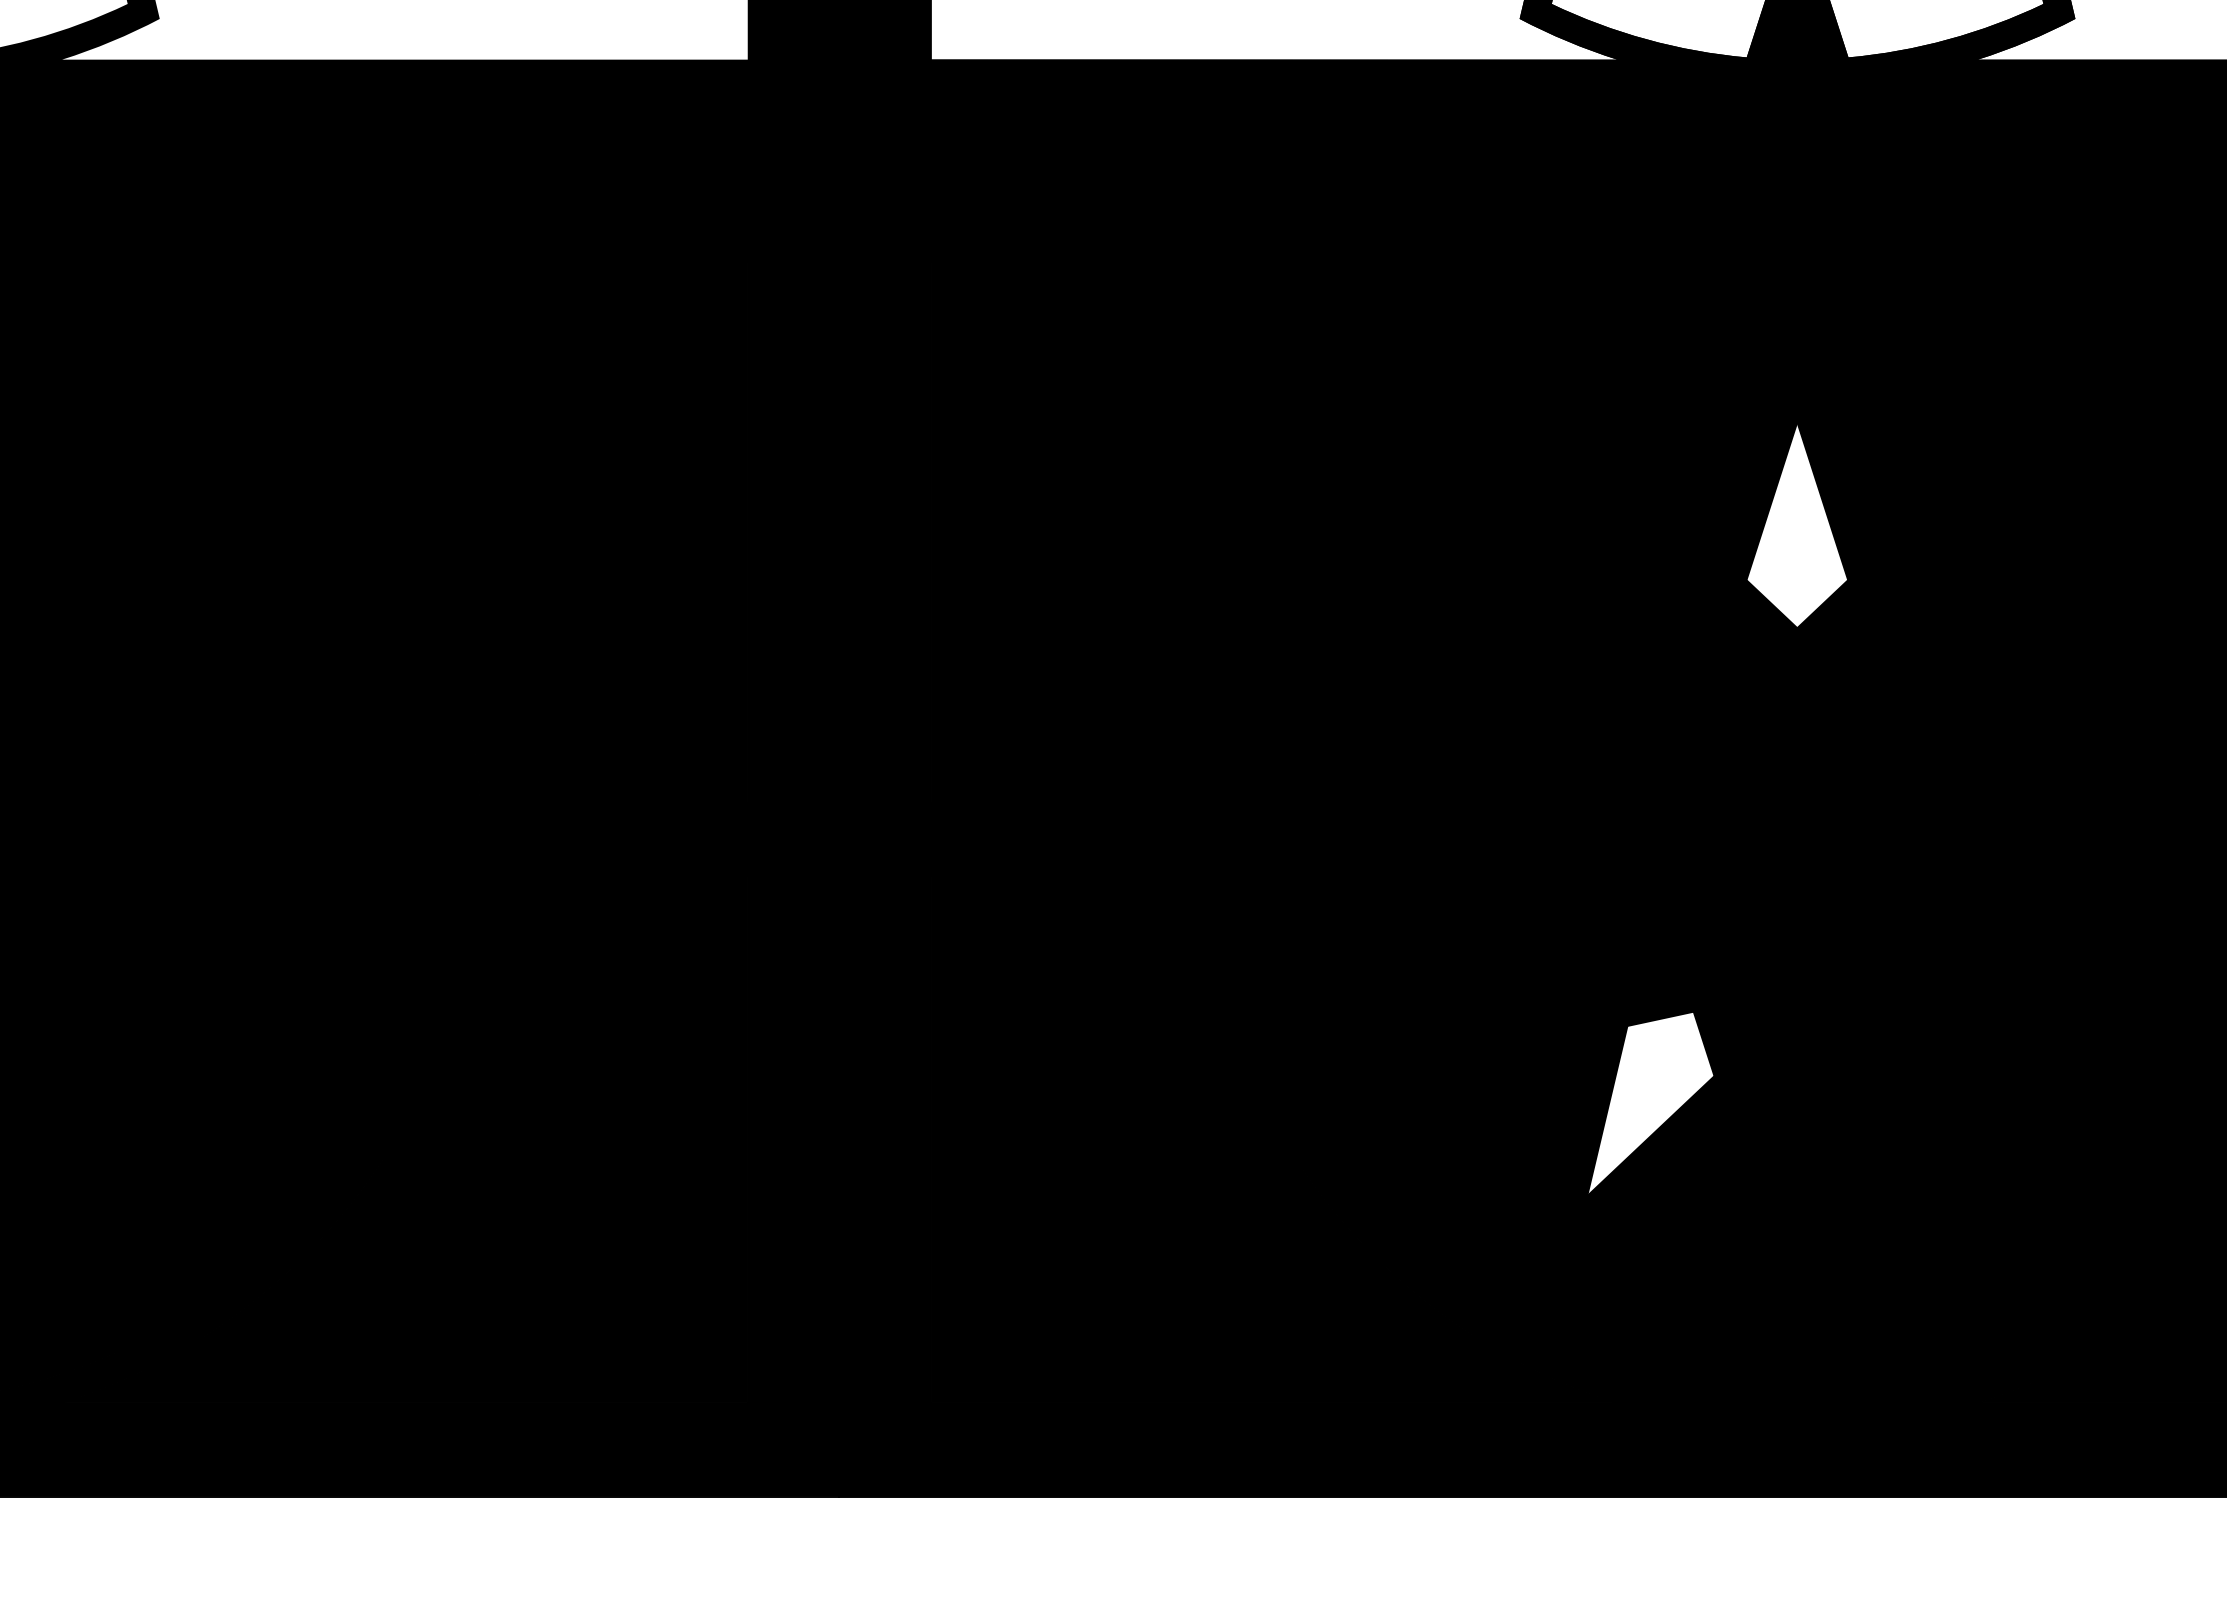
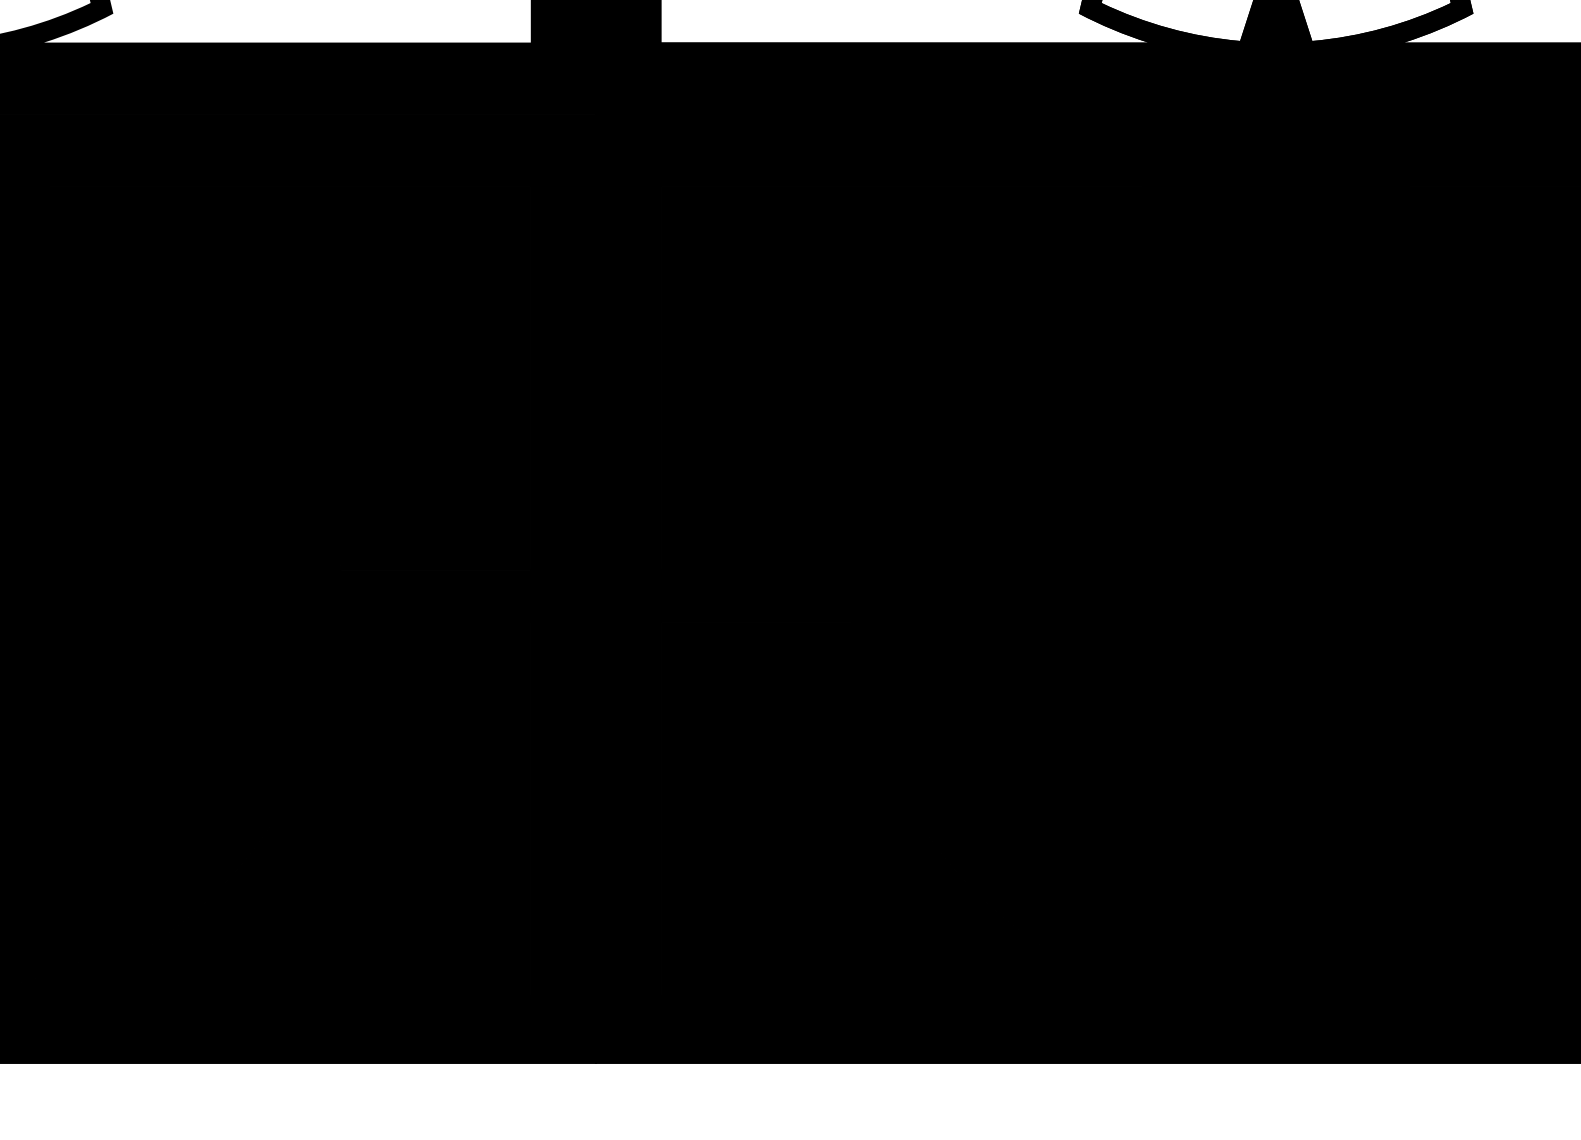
fill: (1797, 525) -> (1276, 373), added
fill: (1650, 1103) -> (1171, 783), added

